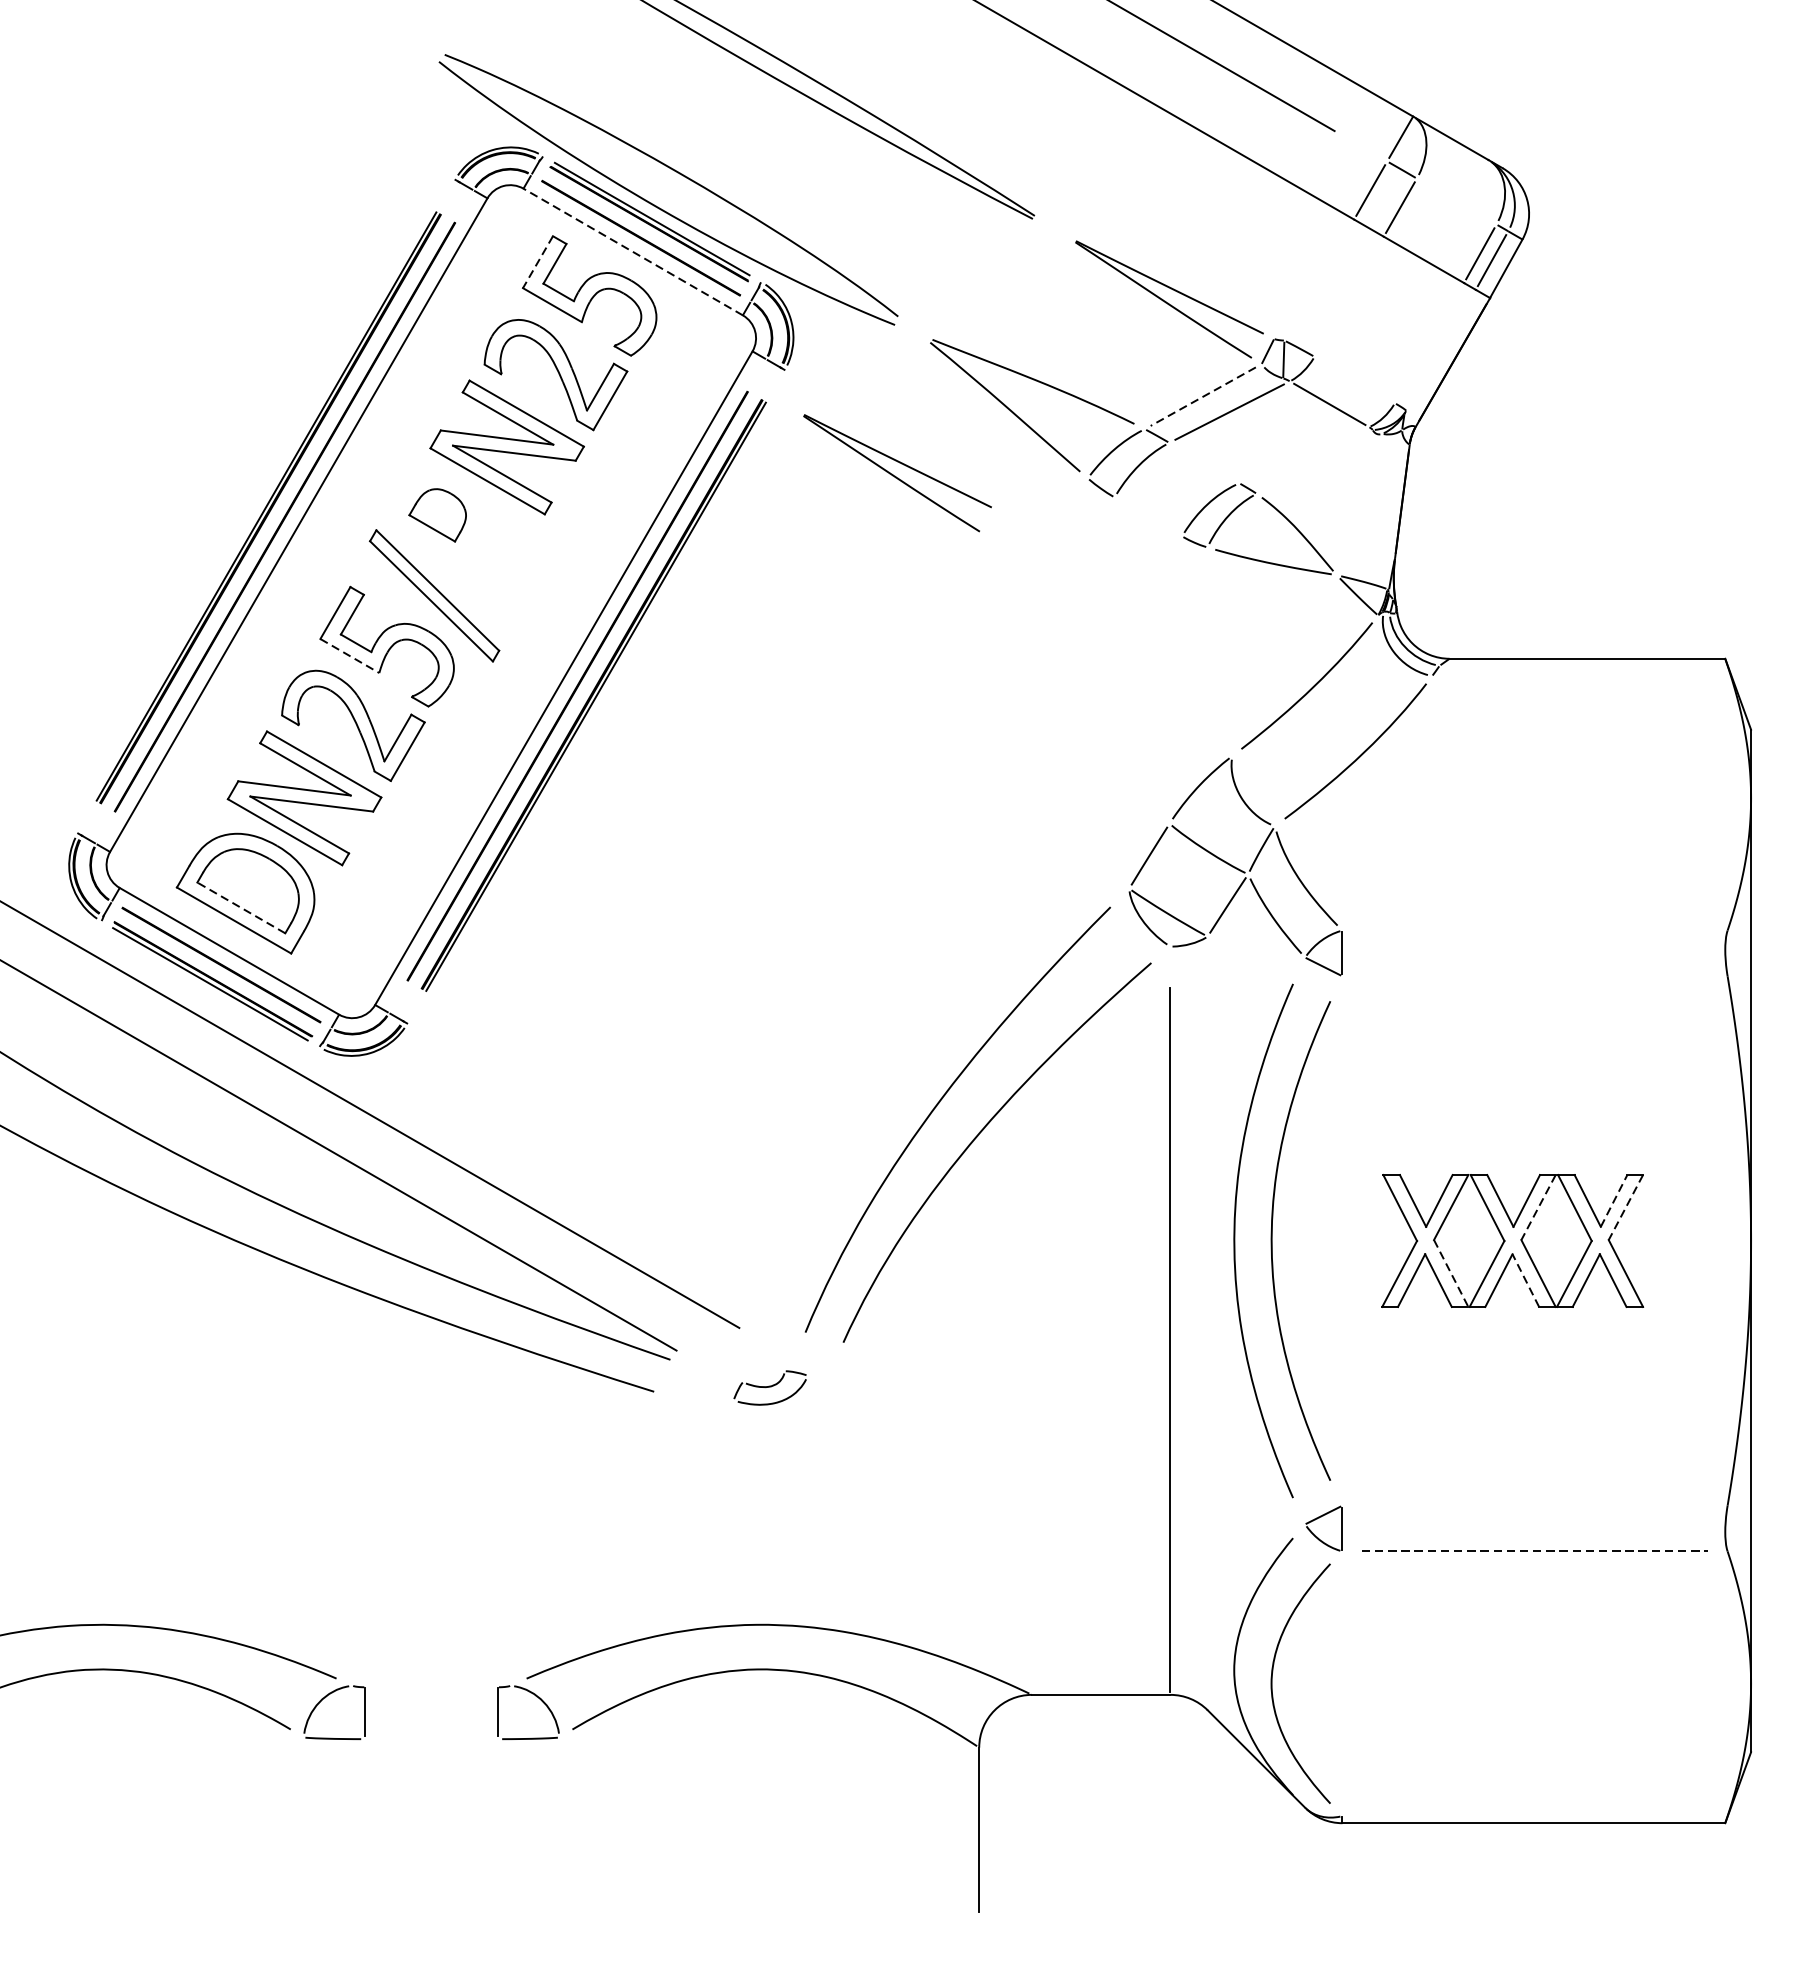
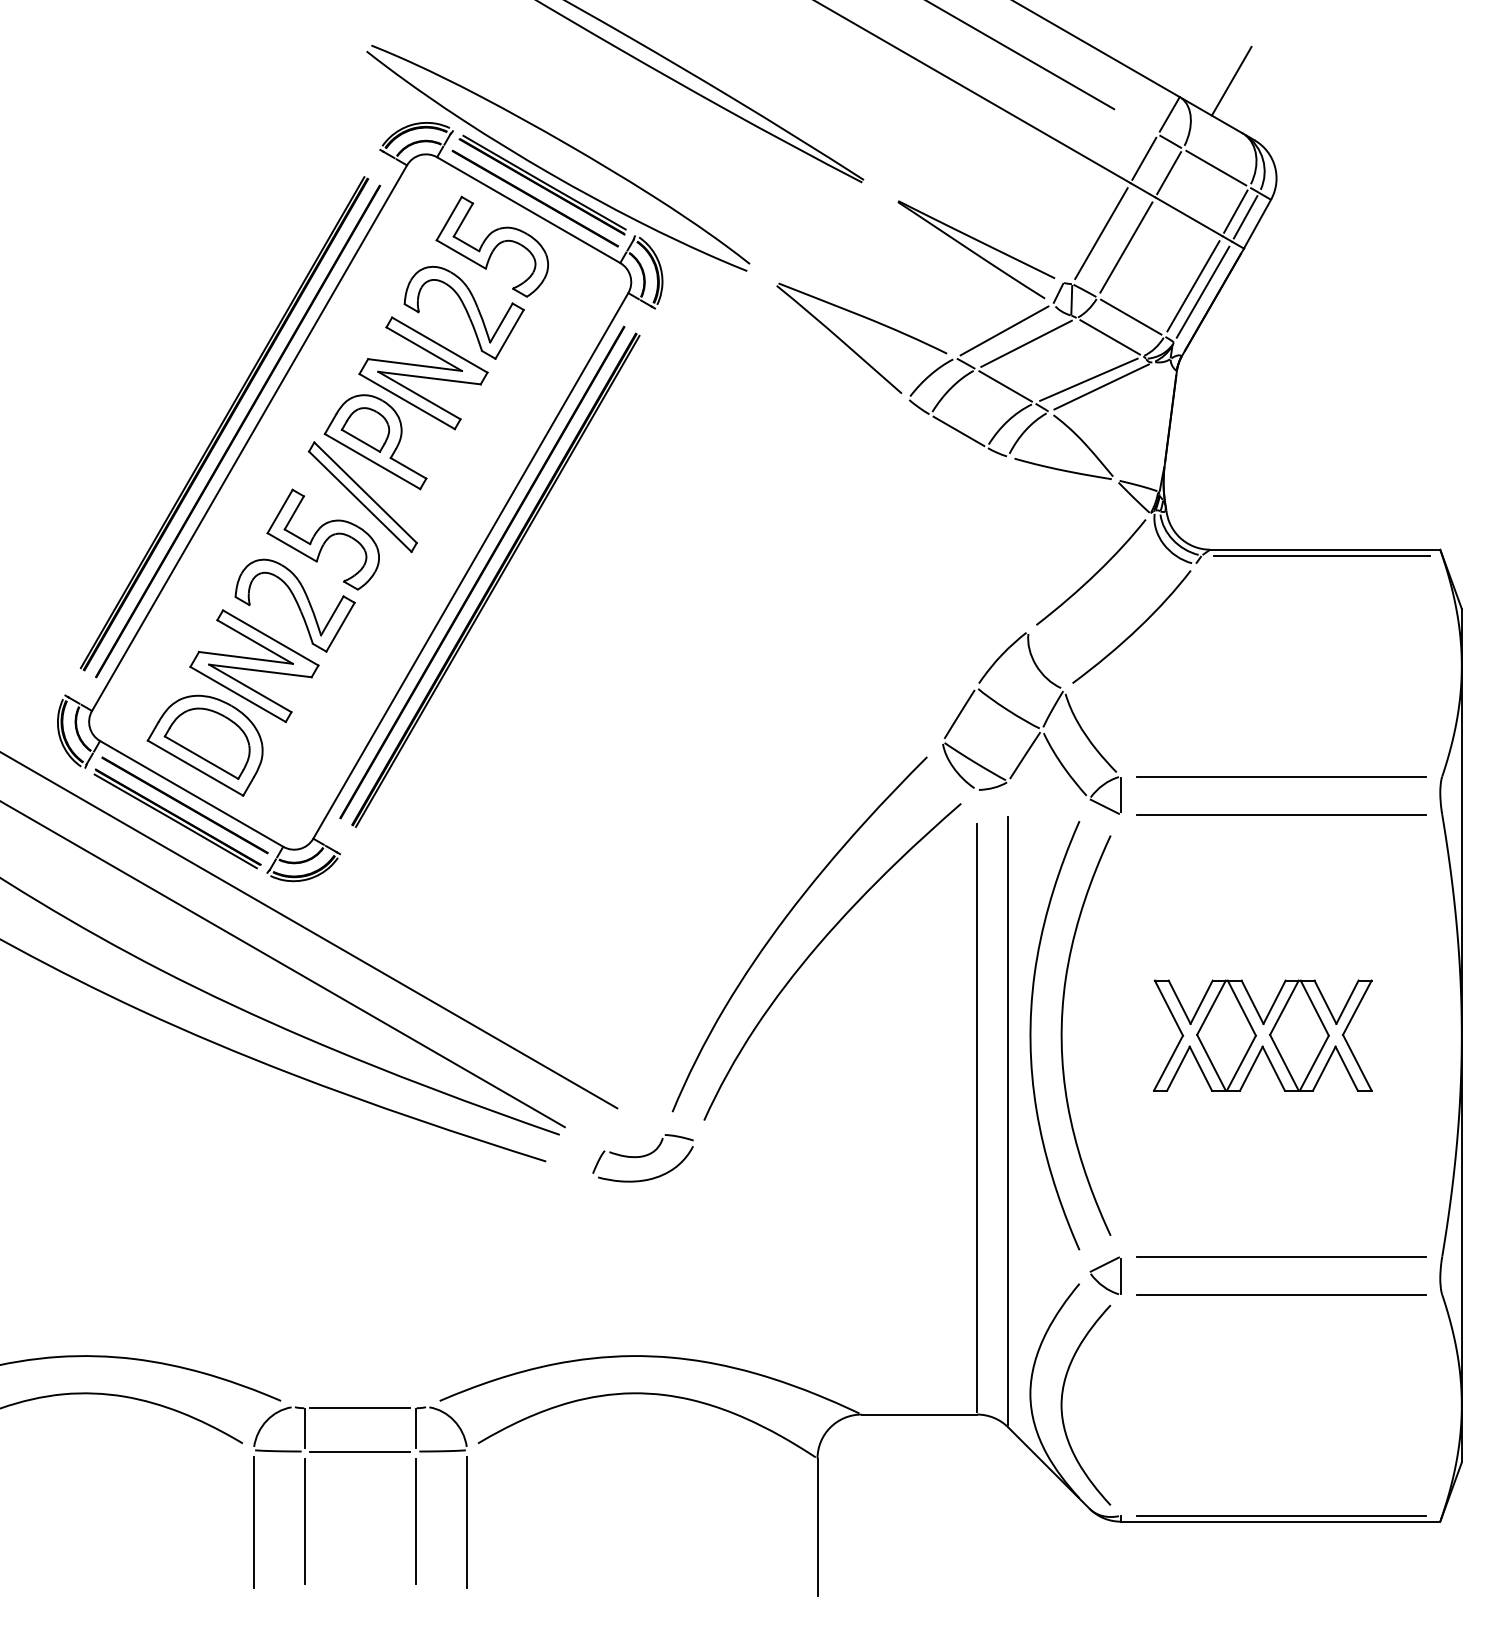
line: (1475, 96) -> (1231, 80), added
line: (1457, 200) -> (1216, 167), added
line: (632, 252) -> (528, 210), dashed -> solid
line: (538, 263) -> (449, 219), dashed -> solid
line: (1319, 279) -> (1101, 233), added
line: (1349, 296) -> (1126, 247), added
line: (1429, 343) -> (1193, 286), added
line: (1440, 349) -> (1202, 291), added
line: (1355, 379) -> (1131, 316), added
line: (1203, 397) -> (1004, 331), dashed -> solid
line: (1303, 454) -> (1088, 379), added
line: (1204, 463) -> (1005, 386), added
line: (1319, 463) -> (1101, 386), added
part: (897, 472) -> (749, 394), removed
line: (1148, 517) -> (958, 431), added
part: (449, 530) -> (375, 442), added
line: (350, 656) -> (292, 547), dashed -> solid
line: (1582, 665) -> (1321, 555), added
line: (241, 907) -> (201, 757), dashed -> solid
line: (1535, 930) -> (1281, 776), added
line: (1535, 976) -> (1281, 814), added
line: (1614, 1200) -> (1347, 1001), dashed -> solid
line: (1538, 1207) -> (1284, 1007), dashed -> solid
line: (1626, 1207) -> (1357, 1007), dashed -> solid
line: (1451, 1274) -> (1211, 1063), dashed -> solid
line: (1525, 1280) -> (1273, 1068), dashed -> solid
line: (1207, 1342) -> (1008, 1120), added
part: (769, 1388) -> (642, 1158), size x1.67
line: (1535, 1505) -> (1281, 1256), added
line: (1535, 1551) -> (1281, 1294), dashed -> solid
line: (431, 1687) -> (360, 1408), added
line: (431, 1739) -> (360, 1451), added
line: (1535, 1815) -> (1281, 1515), added
line: (364, 1822) -> (304, 1521), added
line: (498, 1822) -> (416, 1521), added
line: (303, 1824) -> (253, 1522), added
line: (559, 1824) -> (467, 1522), added

